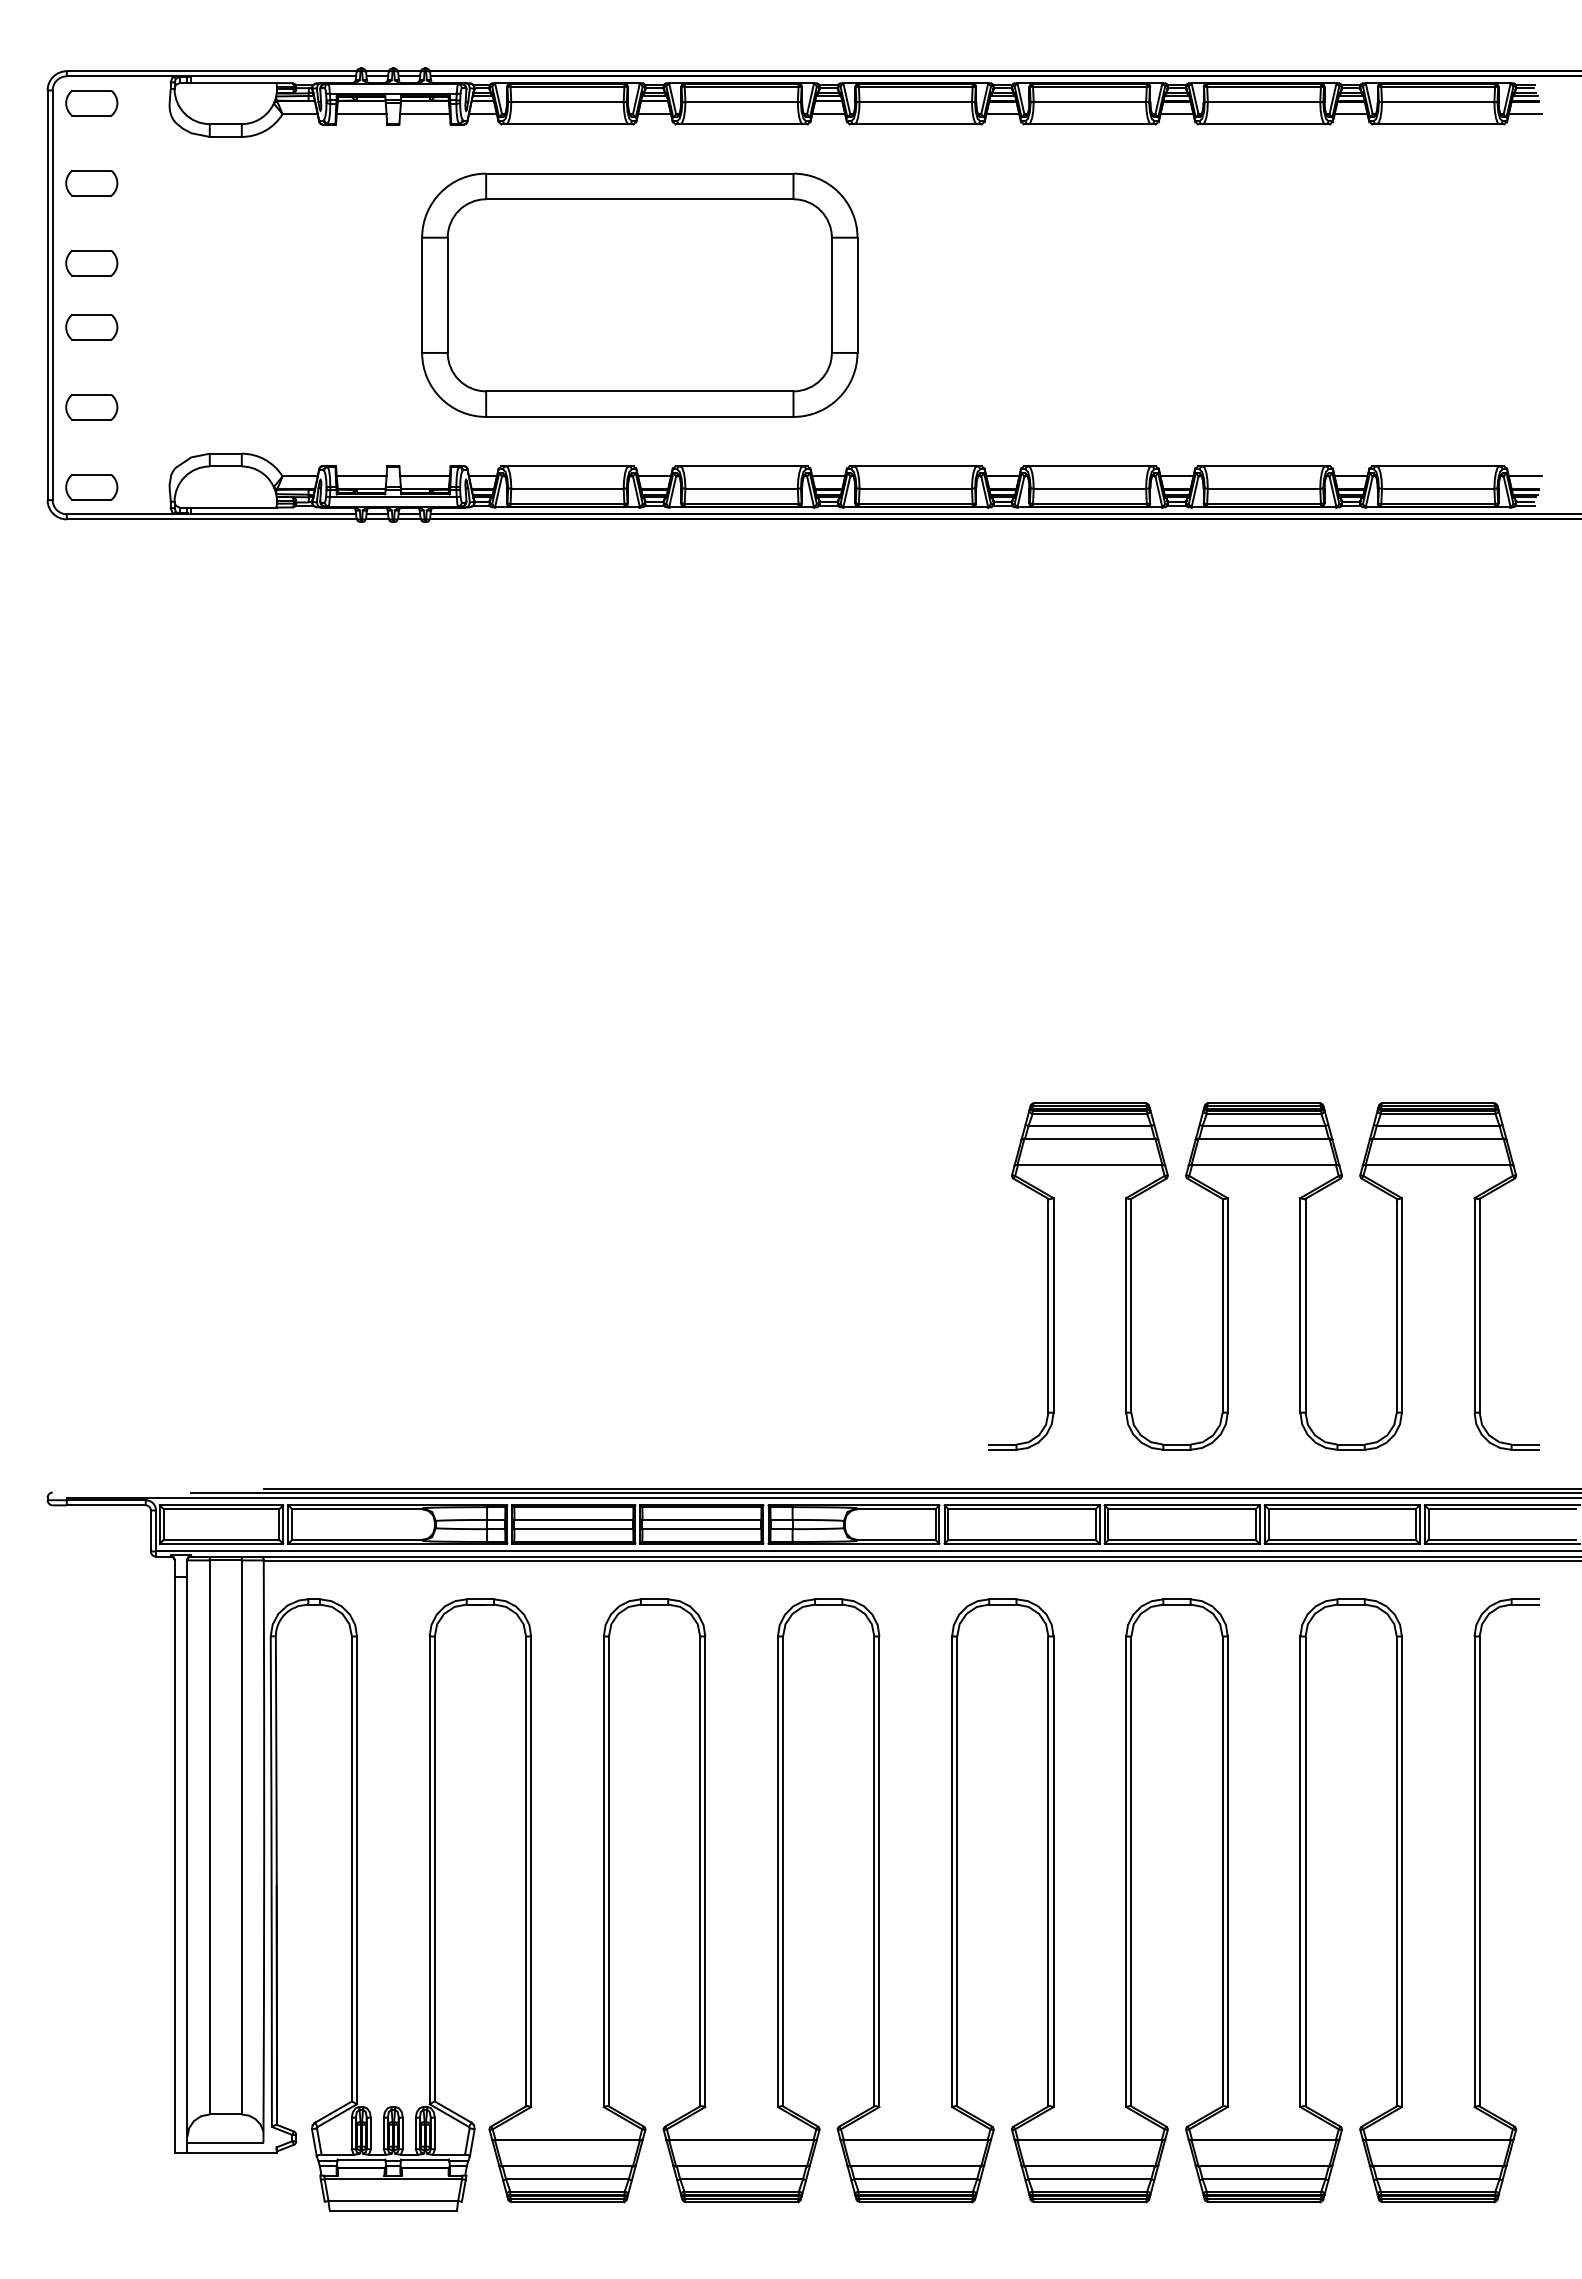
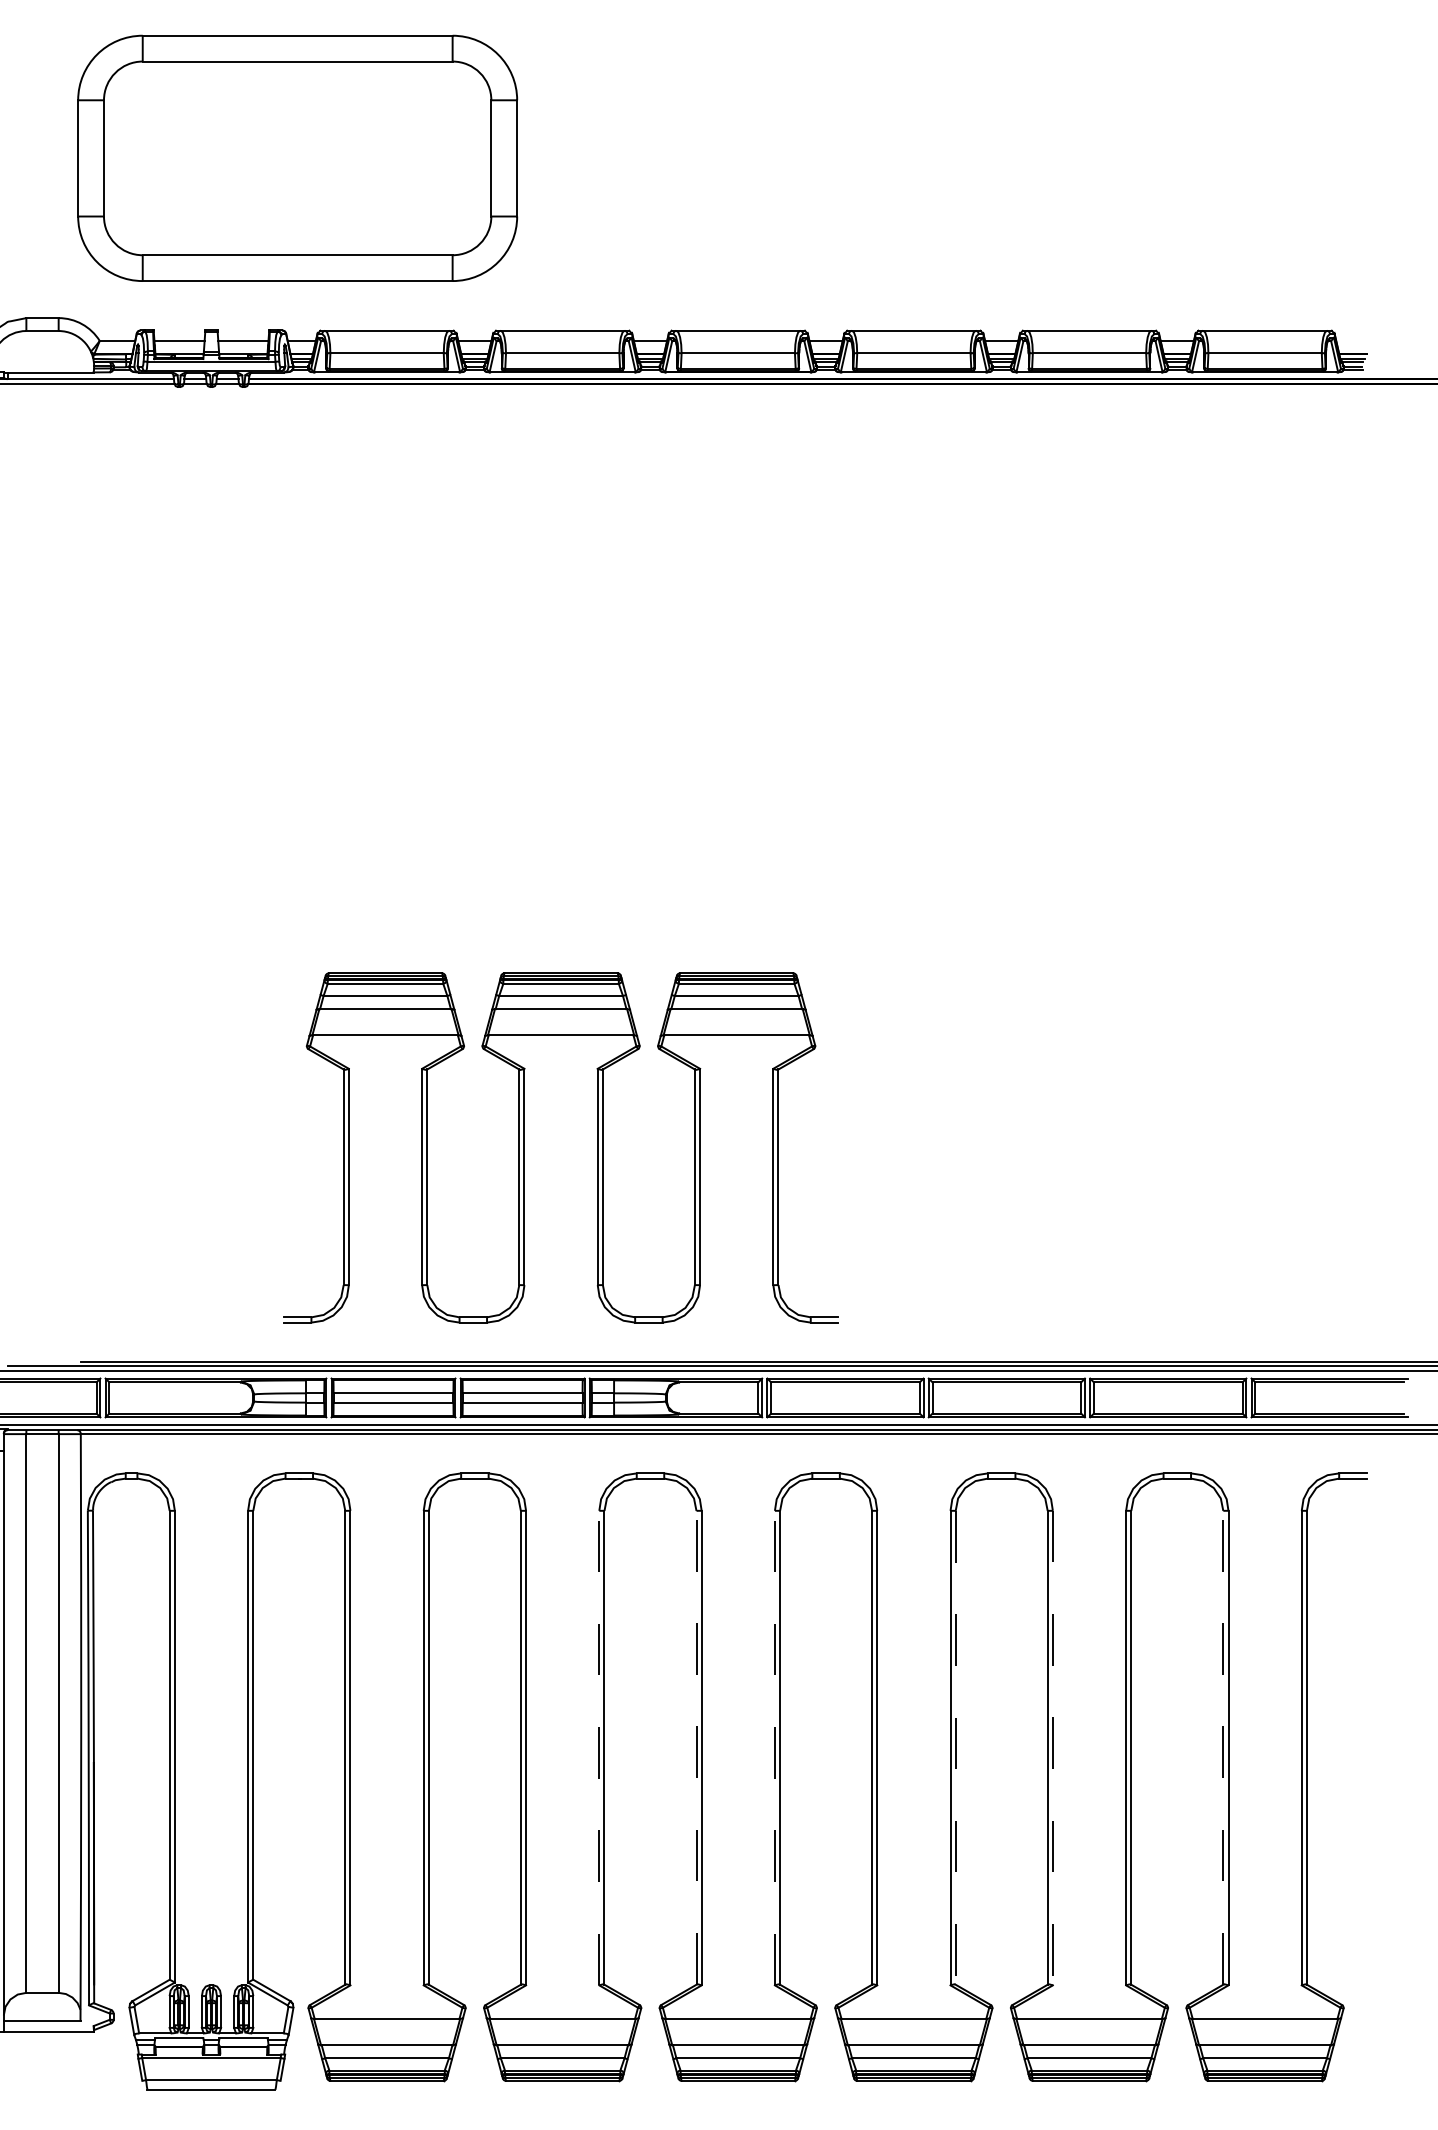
part: (639, 294) -> (297, 157), moved
line: (1524, 476) -> (1352, 341), removed
part: (1228, 1276) -> (525, 1147), moved
line: (777, 1871) -> (598, 1747), solid -> dashed
line: (874, 1871) -> (696, 1747), solid -> dashed
line: (952, 1871) -> (775, 1747), solid -> dashed
line: (1131, 1871) -> (955, 1747), solid -> dashed
line: (1396, 1871) -> (1223, 1747), solid -> dashed
line: (1227, 1872) -> (1052, 1748), solid -> dashed

